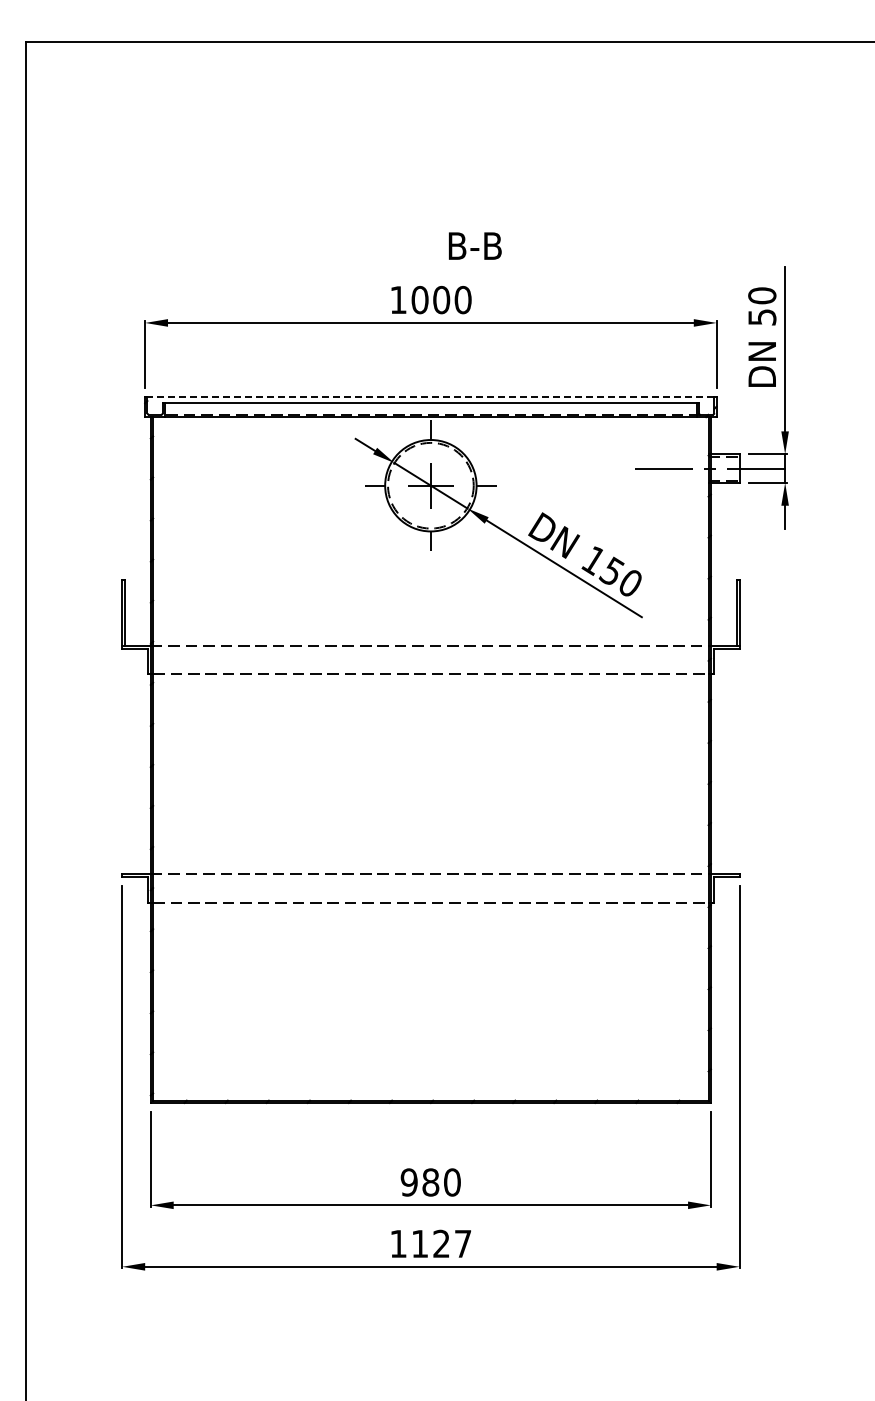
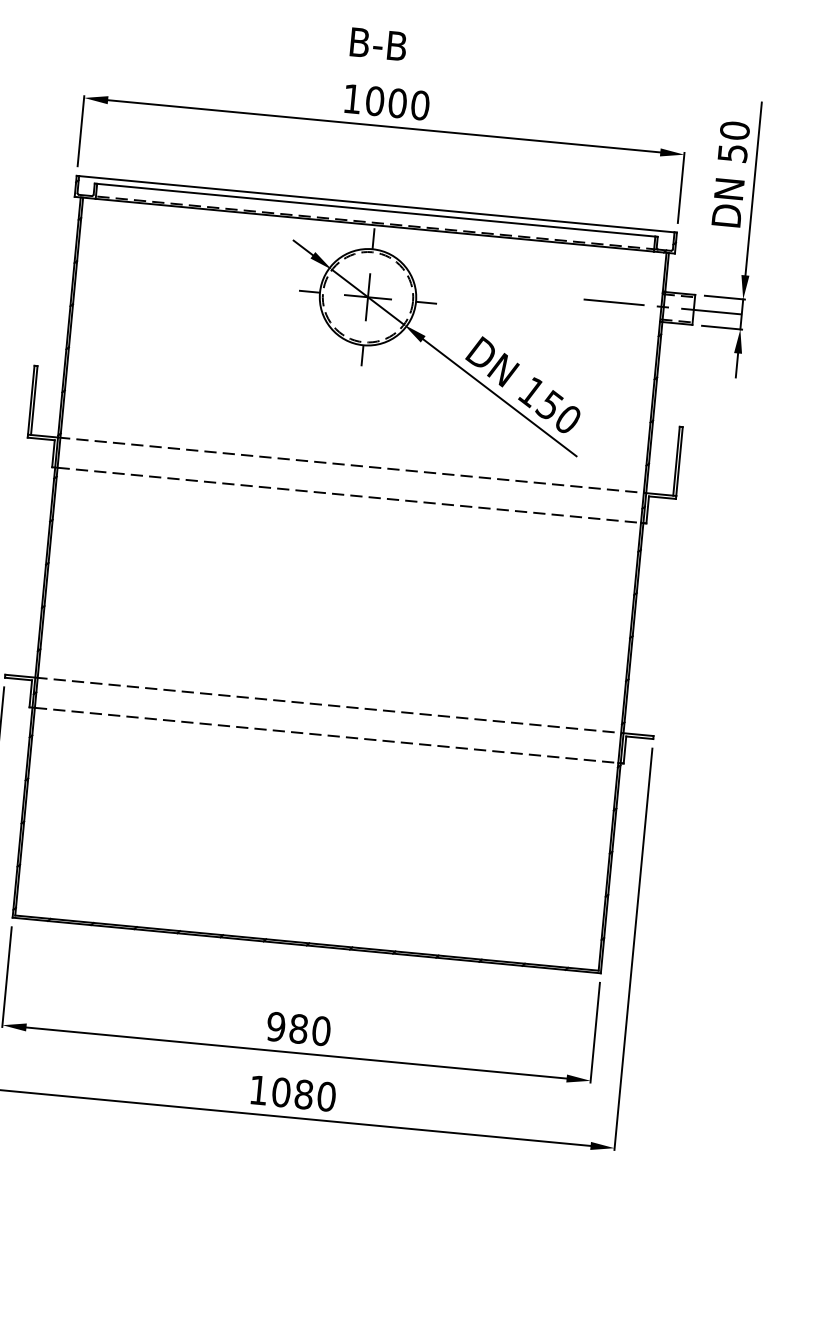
text: (475, 245) -> (378, 43), moved
line: (430, 397) -> (376, 204), dashed -> solid
text: (441, 1243) -> (303, 1094), 1127 -> 1080

